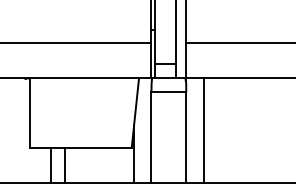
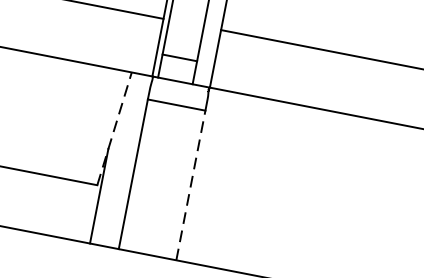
line: (135, 113) -> (114, 129), solid -> dashed
line: (203, 130) -> (221, 179), removed
line: (186, 136) -> (191, 184), solid -> dashed

